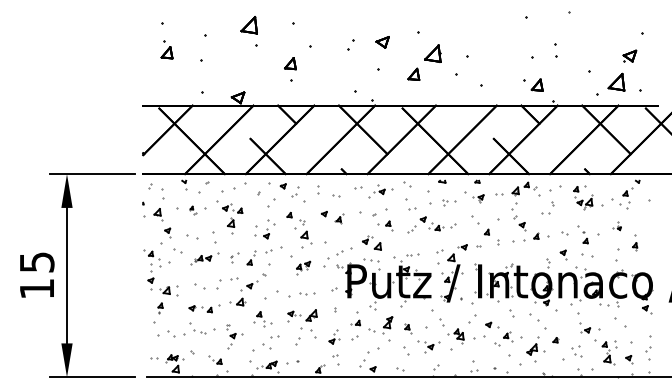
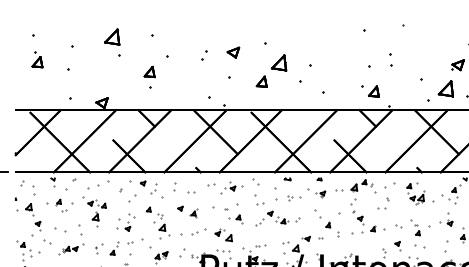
part: (193, 210) -> (61, 205), size x1.67
part: (616, 225) -> (445, 219), size x1.67
part: (344, 251) -> (198, 231), moved

